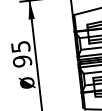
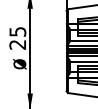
text: (22, 61) -> (17, 44), 95 -> 25

